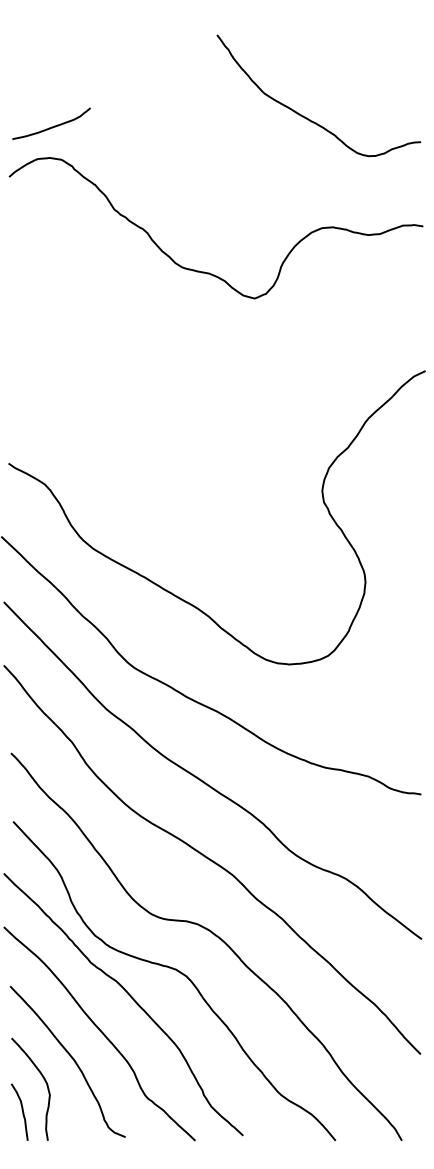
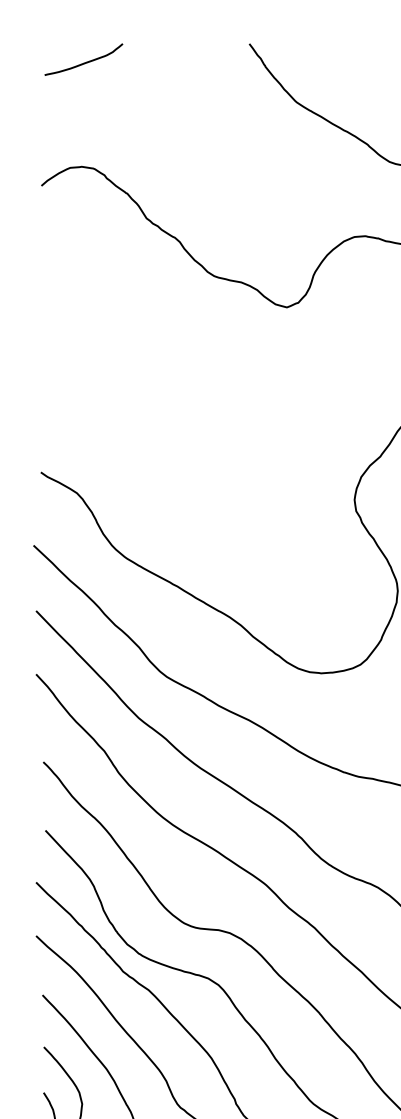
curve: (51, 126) -> (83, 62), moved

